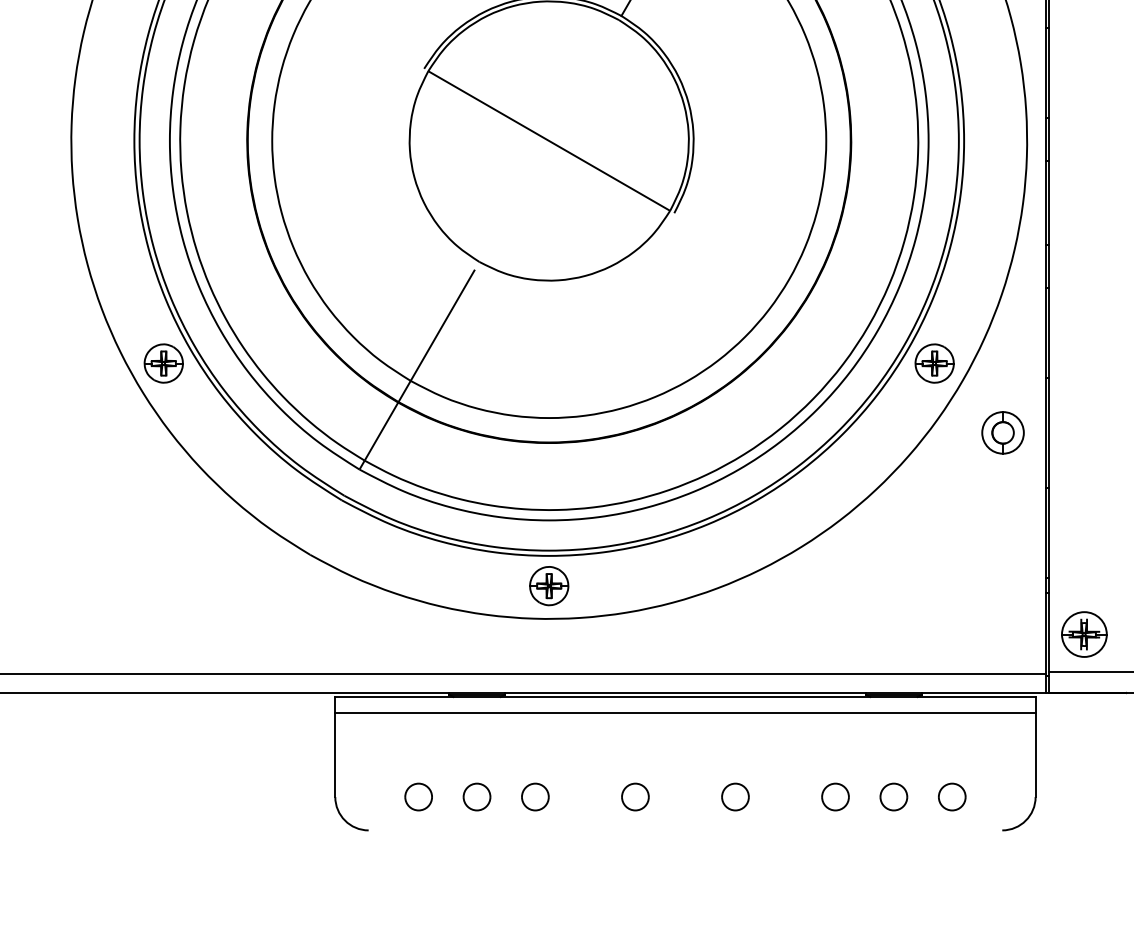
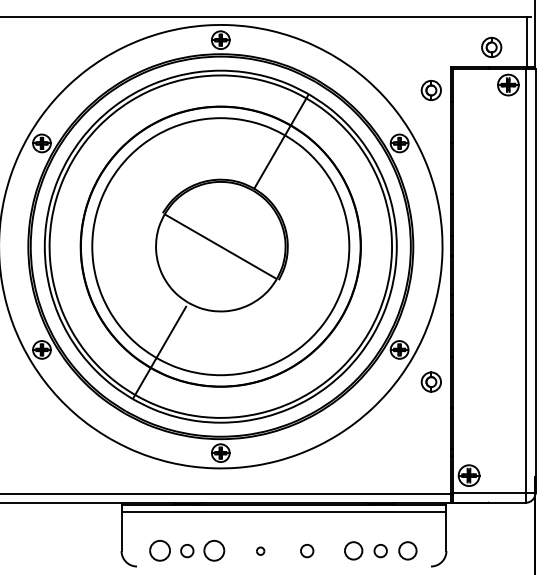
part: (419, 798) -> (160, 551), size x1.6
part: (535, 798) -> (214, 551), size x1.6
part: (634, 798) -> (260, 551), size x0.6
part: (835, 798) -> (353, 551), size x1.4
part: (951, 798) -> (407, 551), size x1.4

